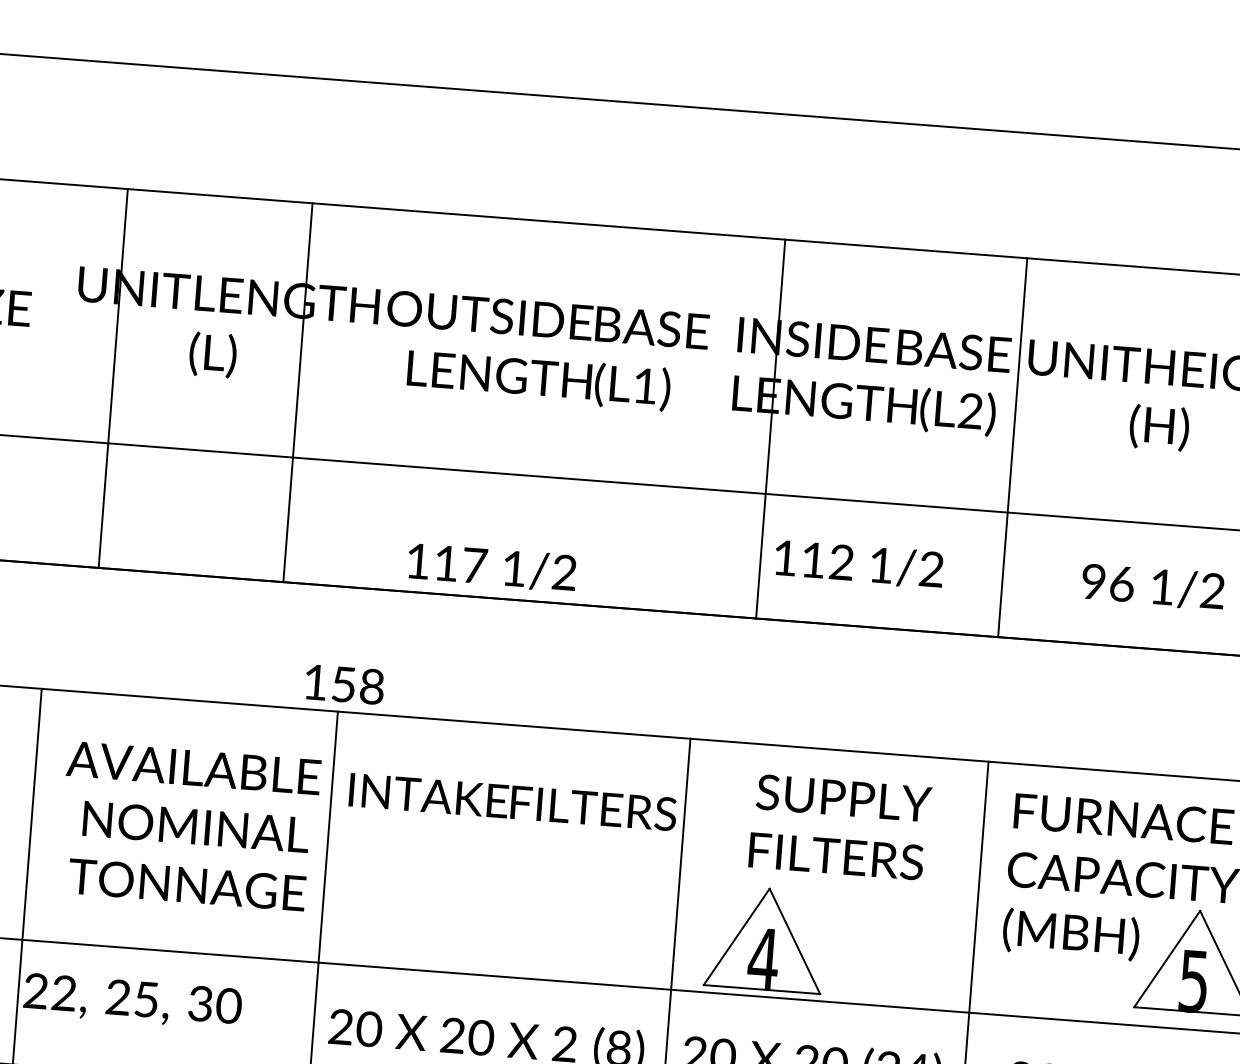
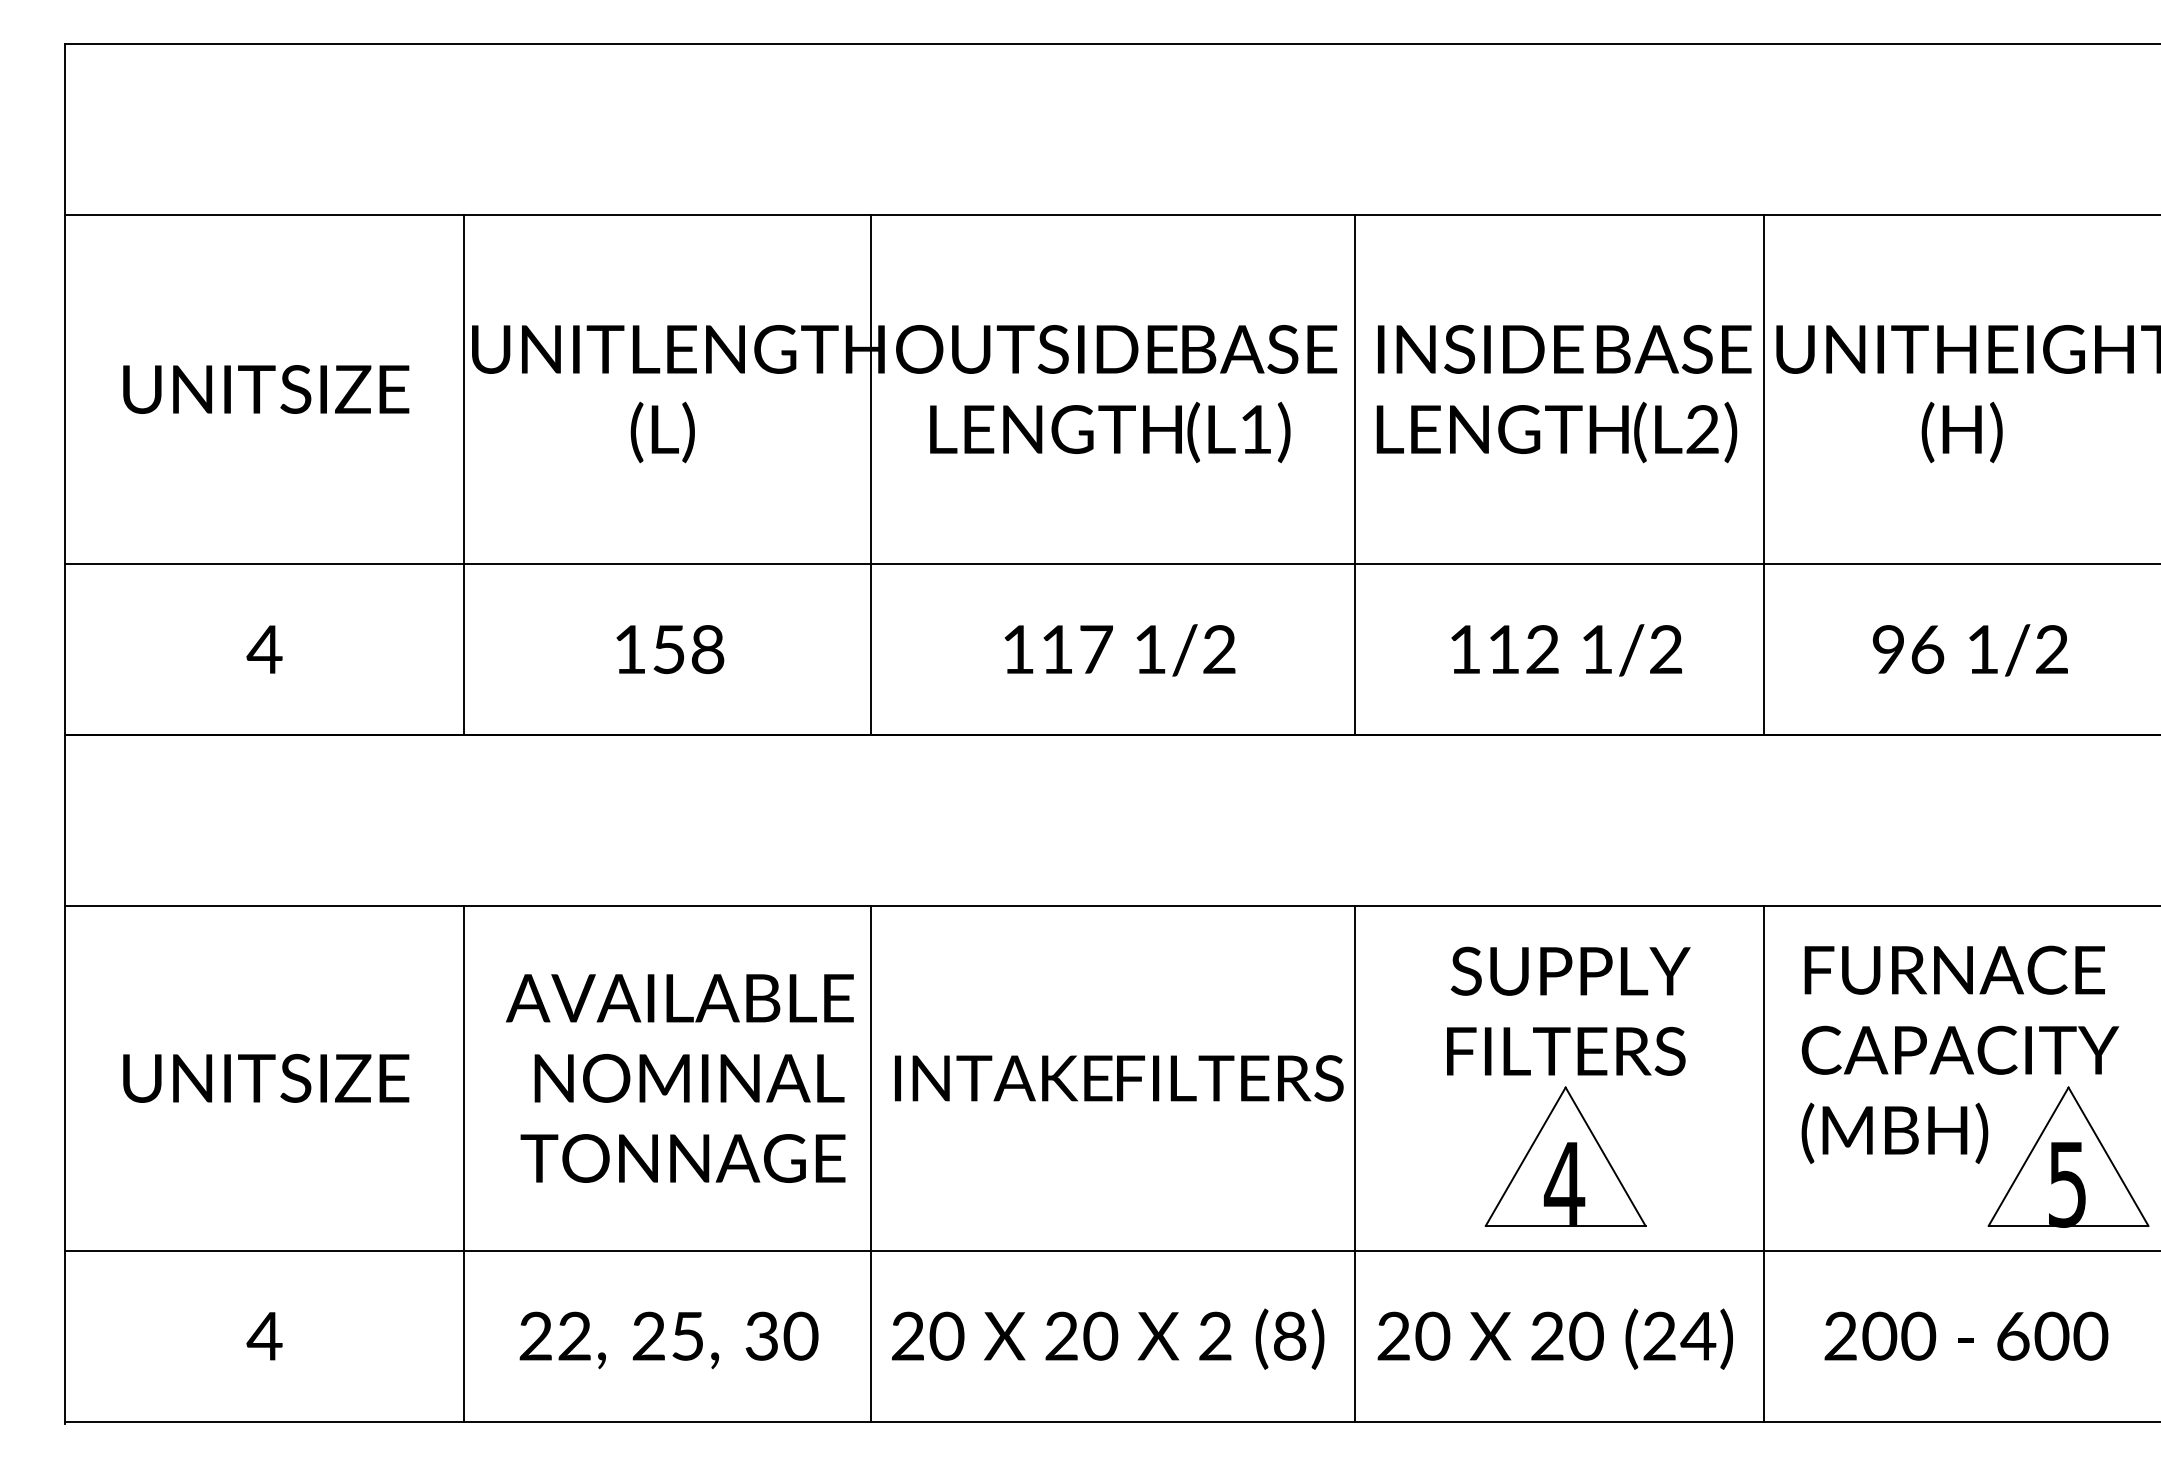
line: (113, 378) -> (464, 474), moved
line: (297, 392) -> (870, 474), moved
line: (770, 428) -> (1354, 474), moved
text: (491, 567) -> (1119, 650), moved
text: (344, 684) -> (670, 649), moved
text: (513, 802) -> (1119, 1078), moved
part: (765, 938) -> (1565, 1156), moved
text: (132, 1001) -> (668, 1340), moved

